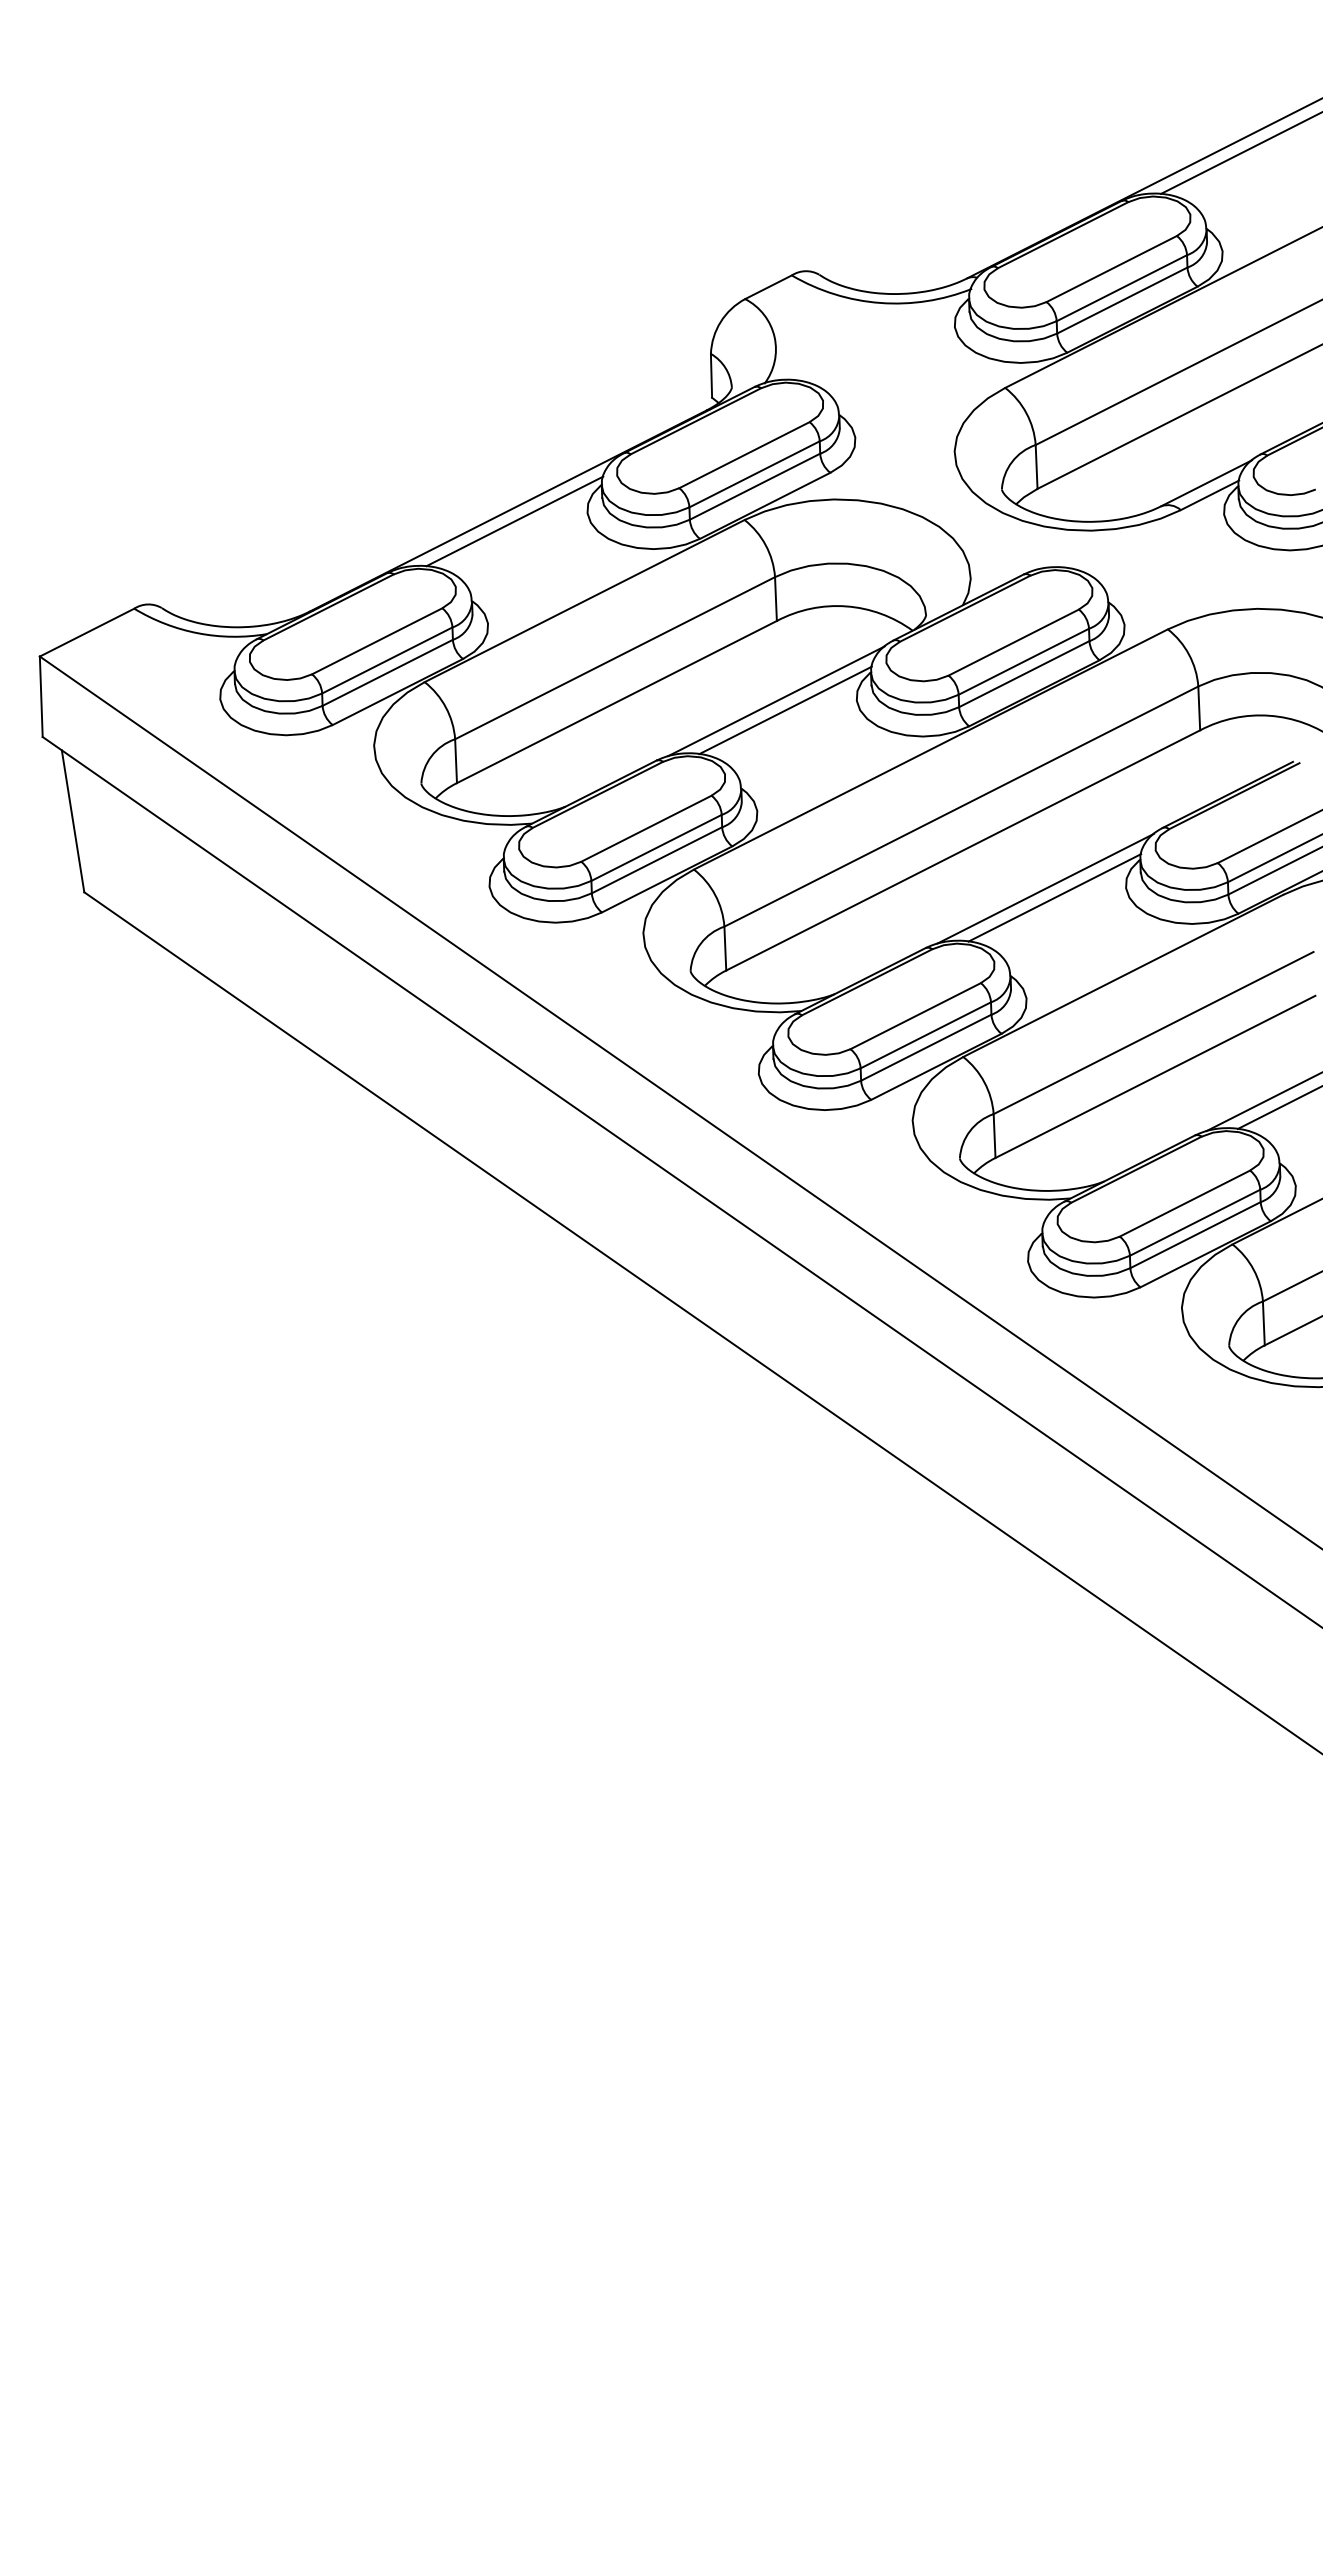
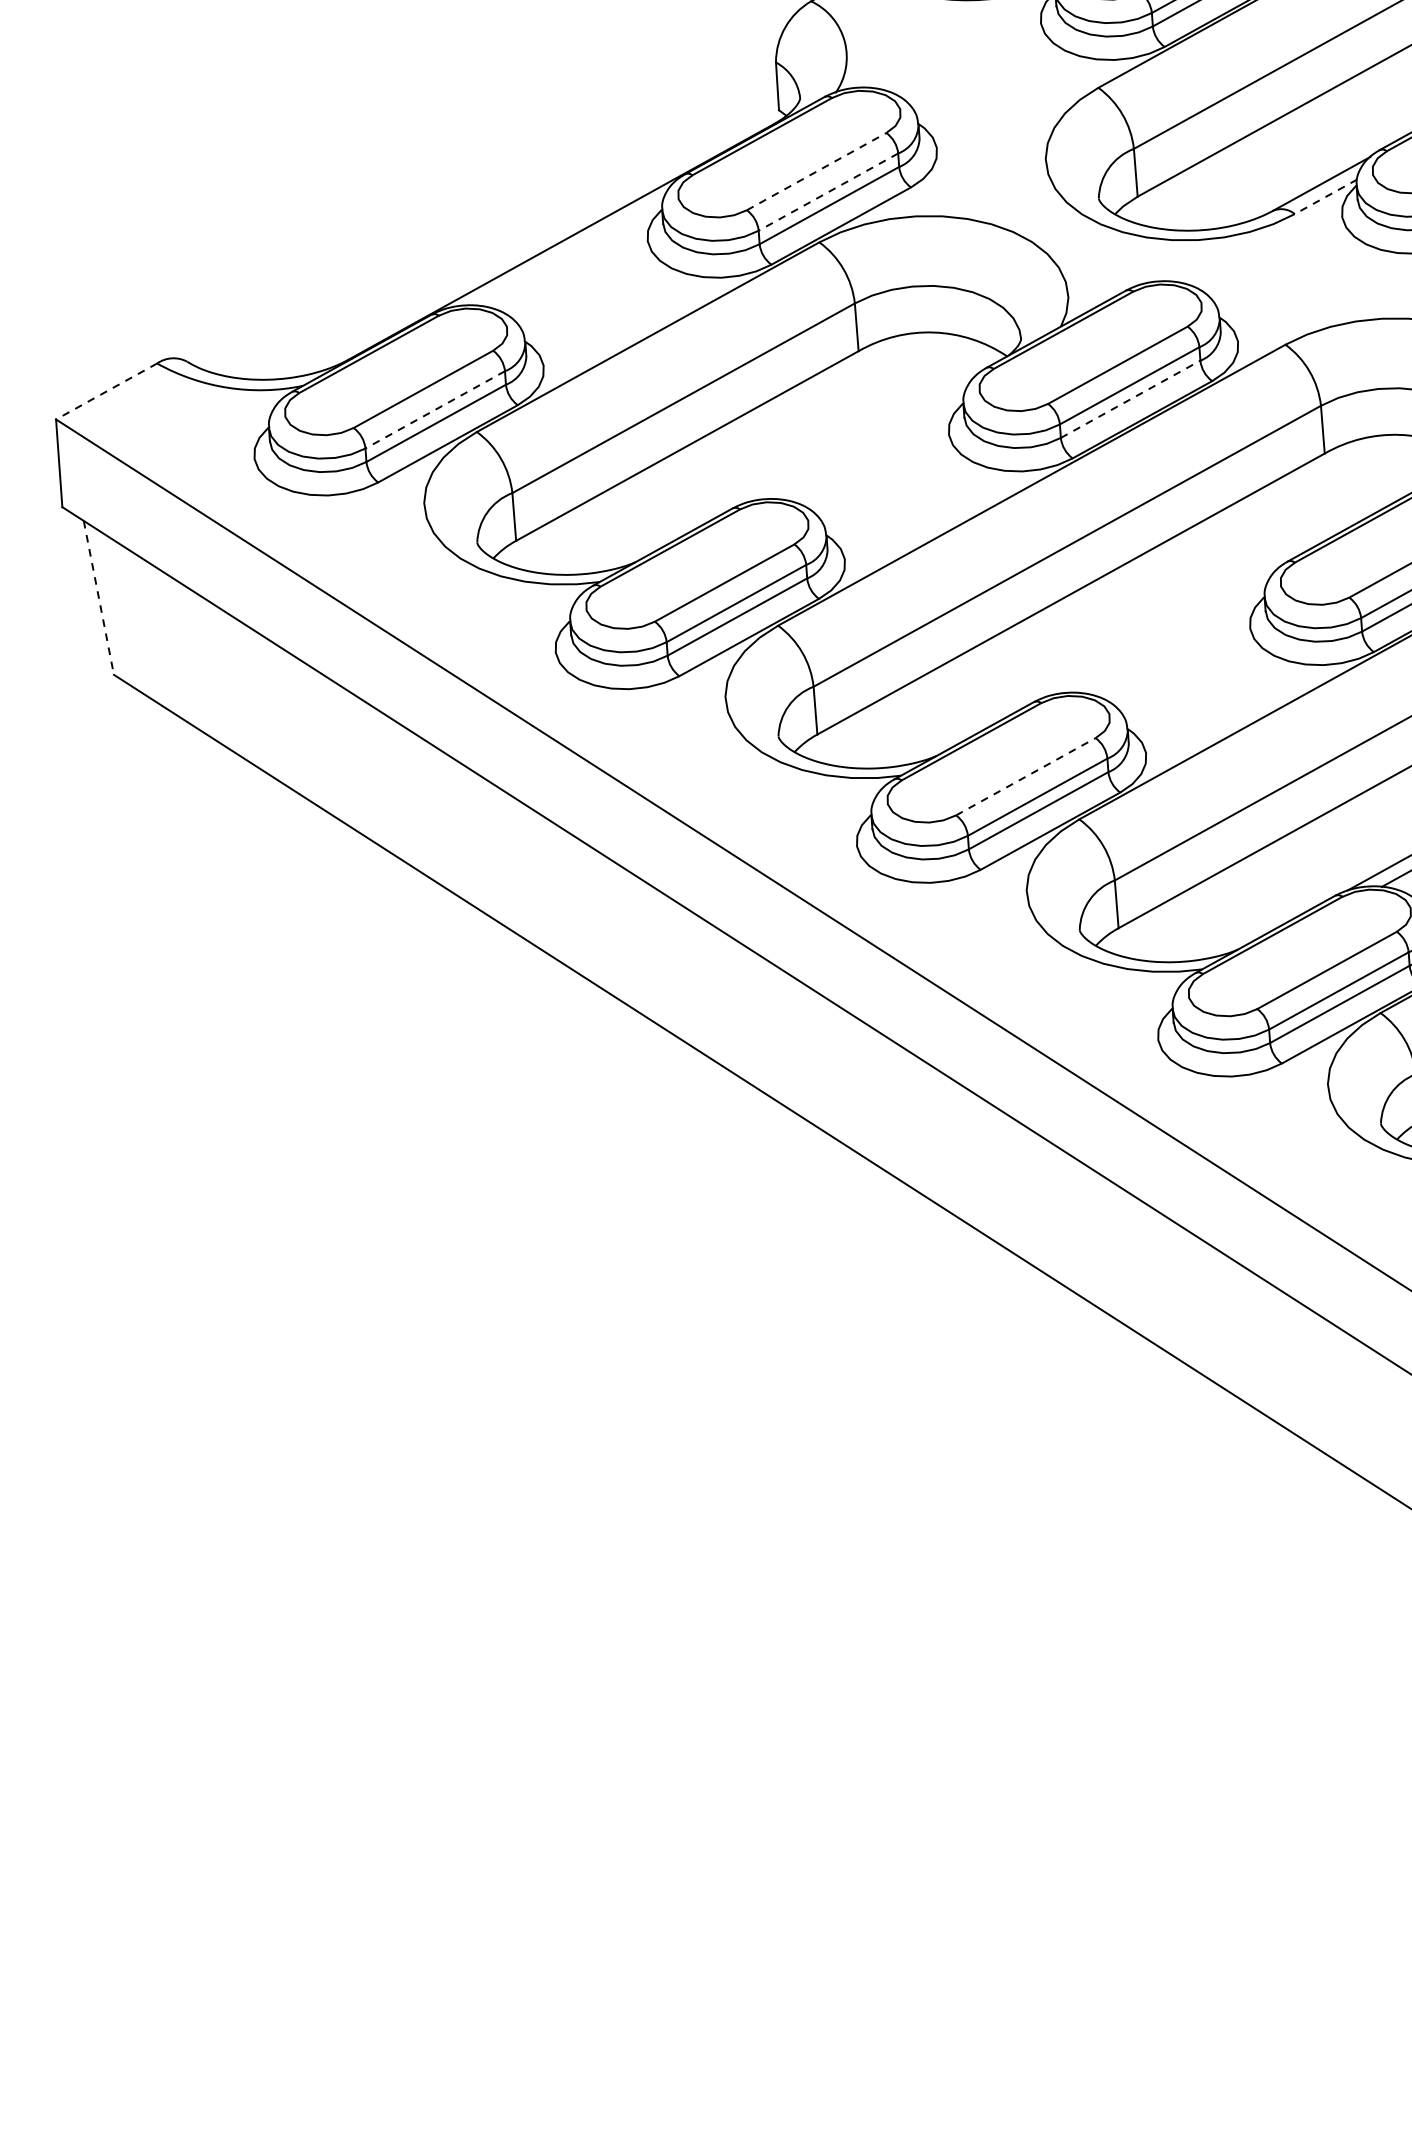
line: (744, 454) -> (816, 170), solid -> dashed
line: (754, 474) -> (828, 192), solid -> dashed
line: (1209, 495) -> (1325, 197), solid -> dashed
line: (514, 521) -> (568, 253), removed
line: (87, 632) -> (107, 391), solid -> dashed
line: (386, 660) -> (434, 409), solid -> dashed
line: (1024, 673) -> (1130, 398), solid -> dashed
line: (776, 701) -> (861, 439), removed
line: (785, 710) -> (871, 448), removed
line: (73, 821) -> (99, 598), solid -> dashed
line: (1045, 888) -> (1162, 632), removed
line: (1054, 897) -> (1172, 641), removed
line: (916, 1015) -> (1026, 775), solid -> dashed

